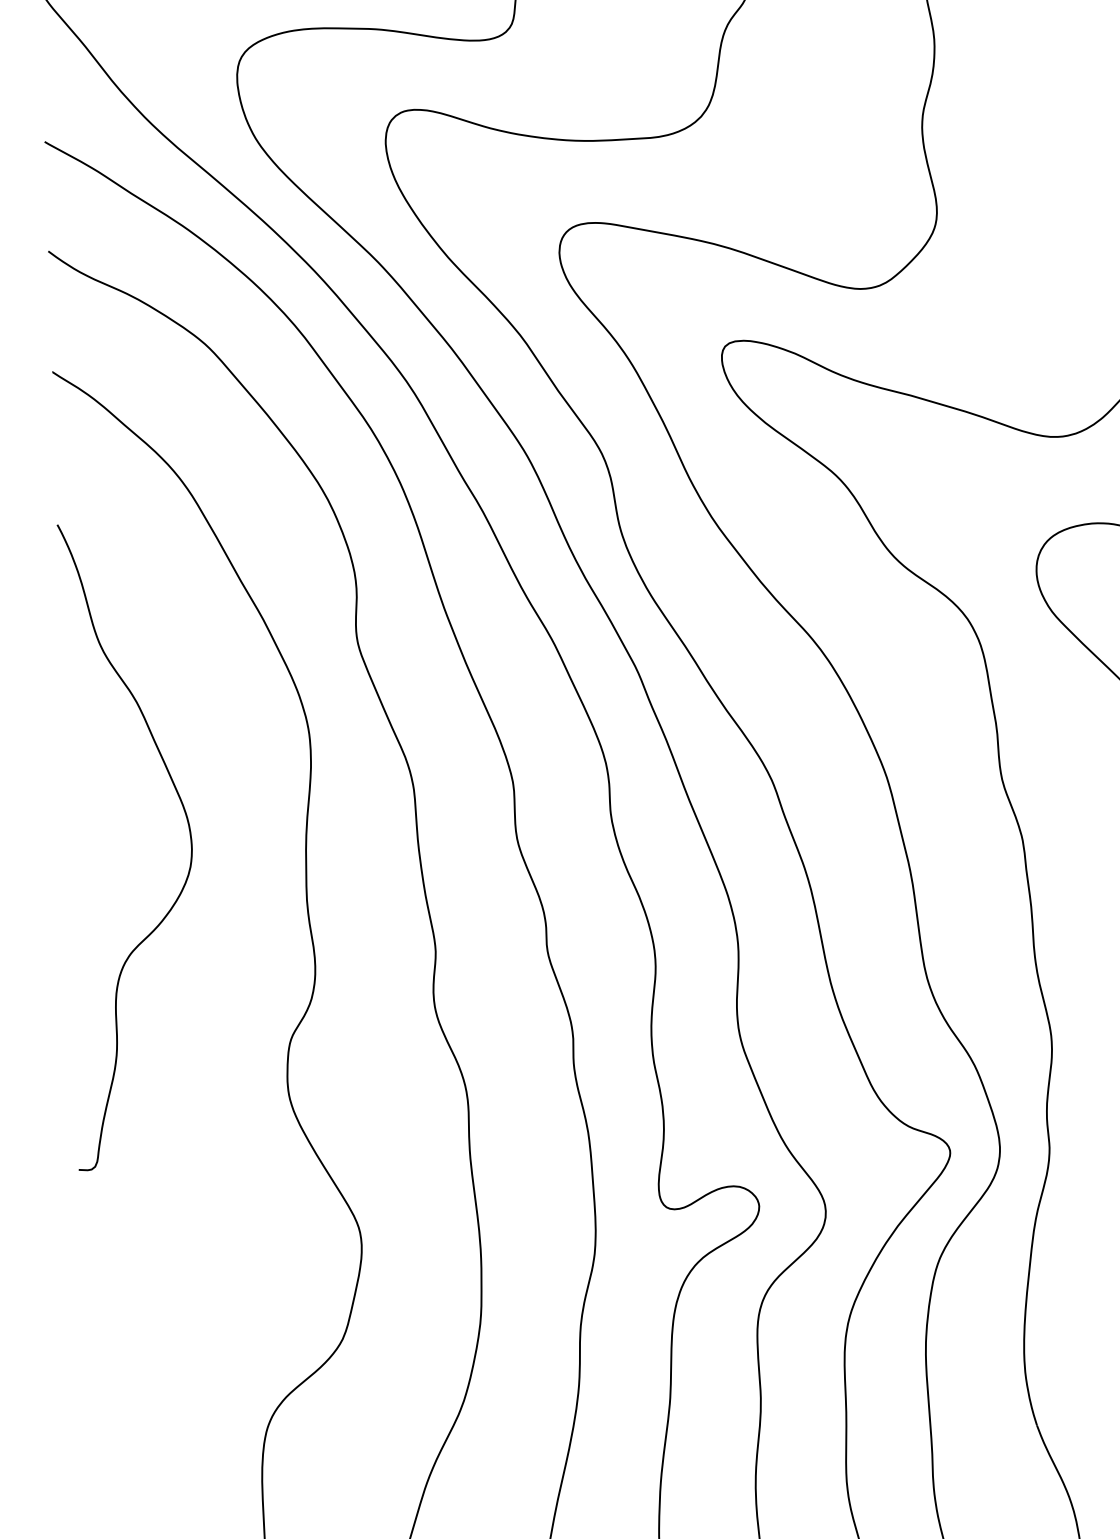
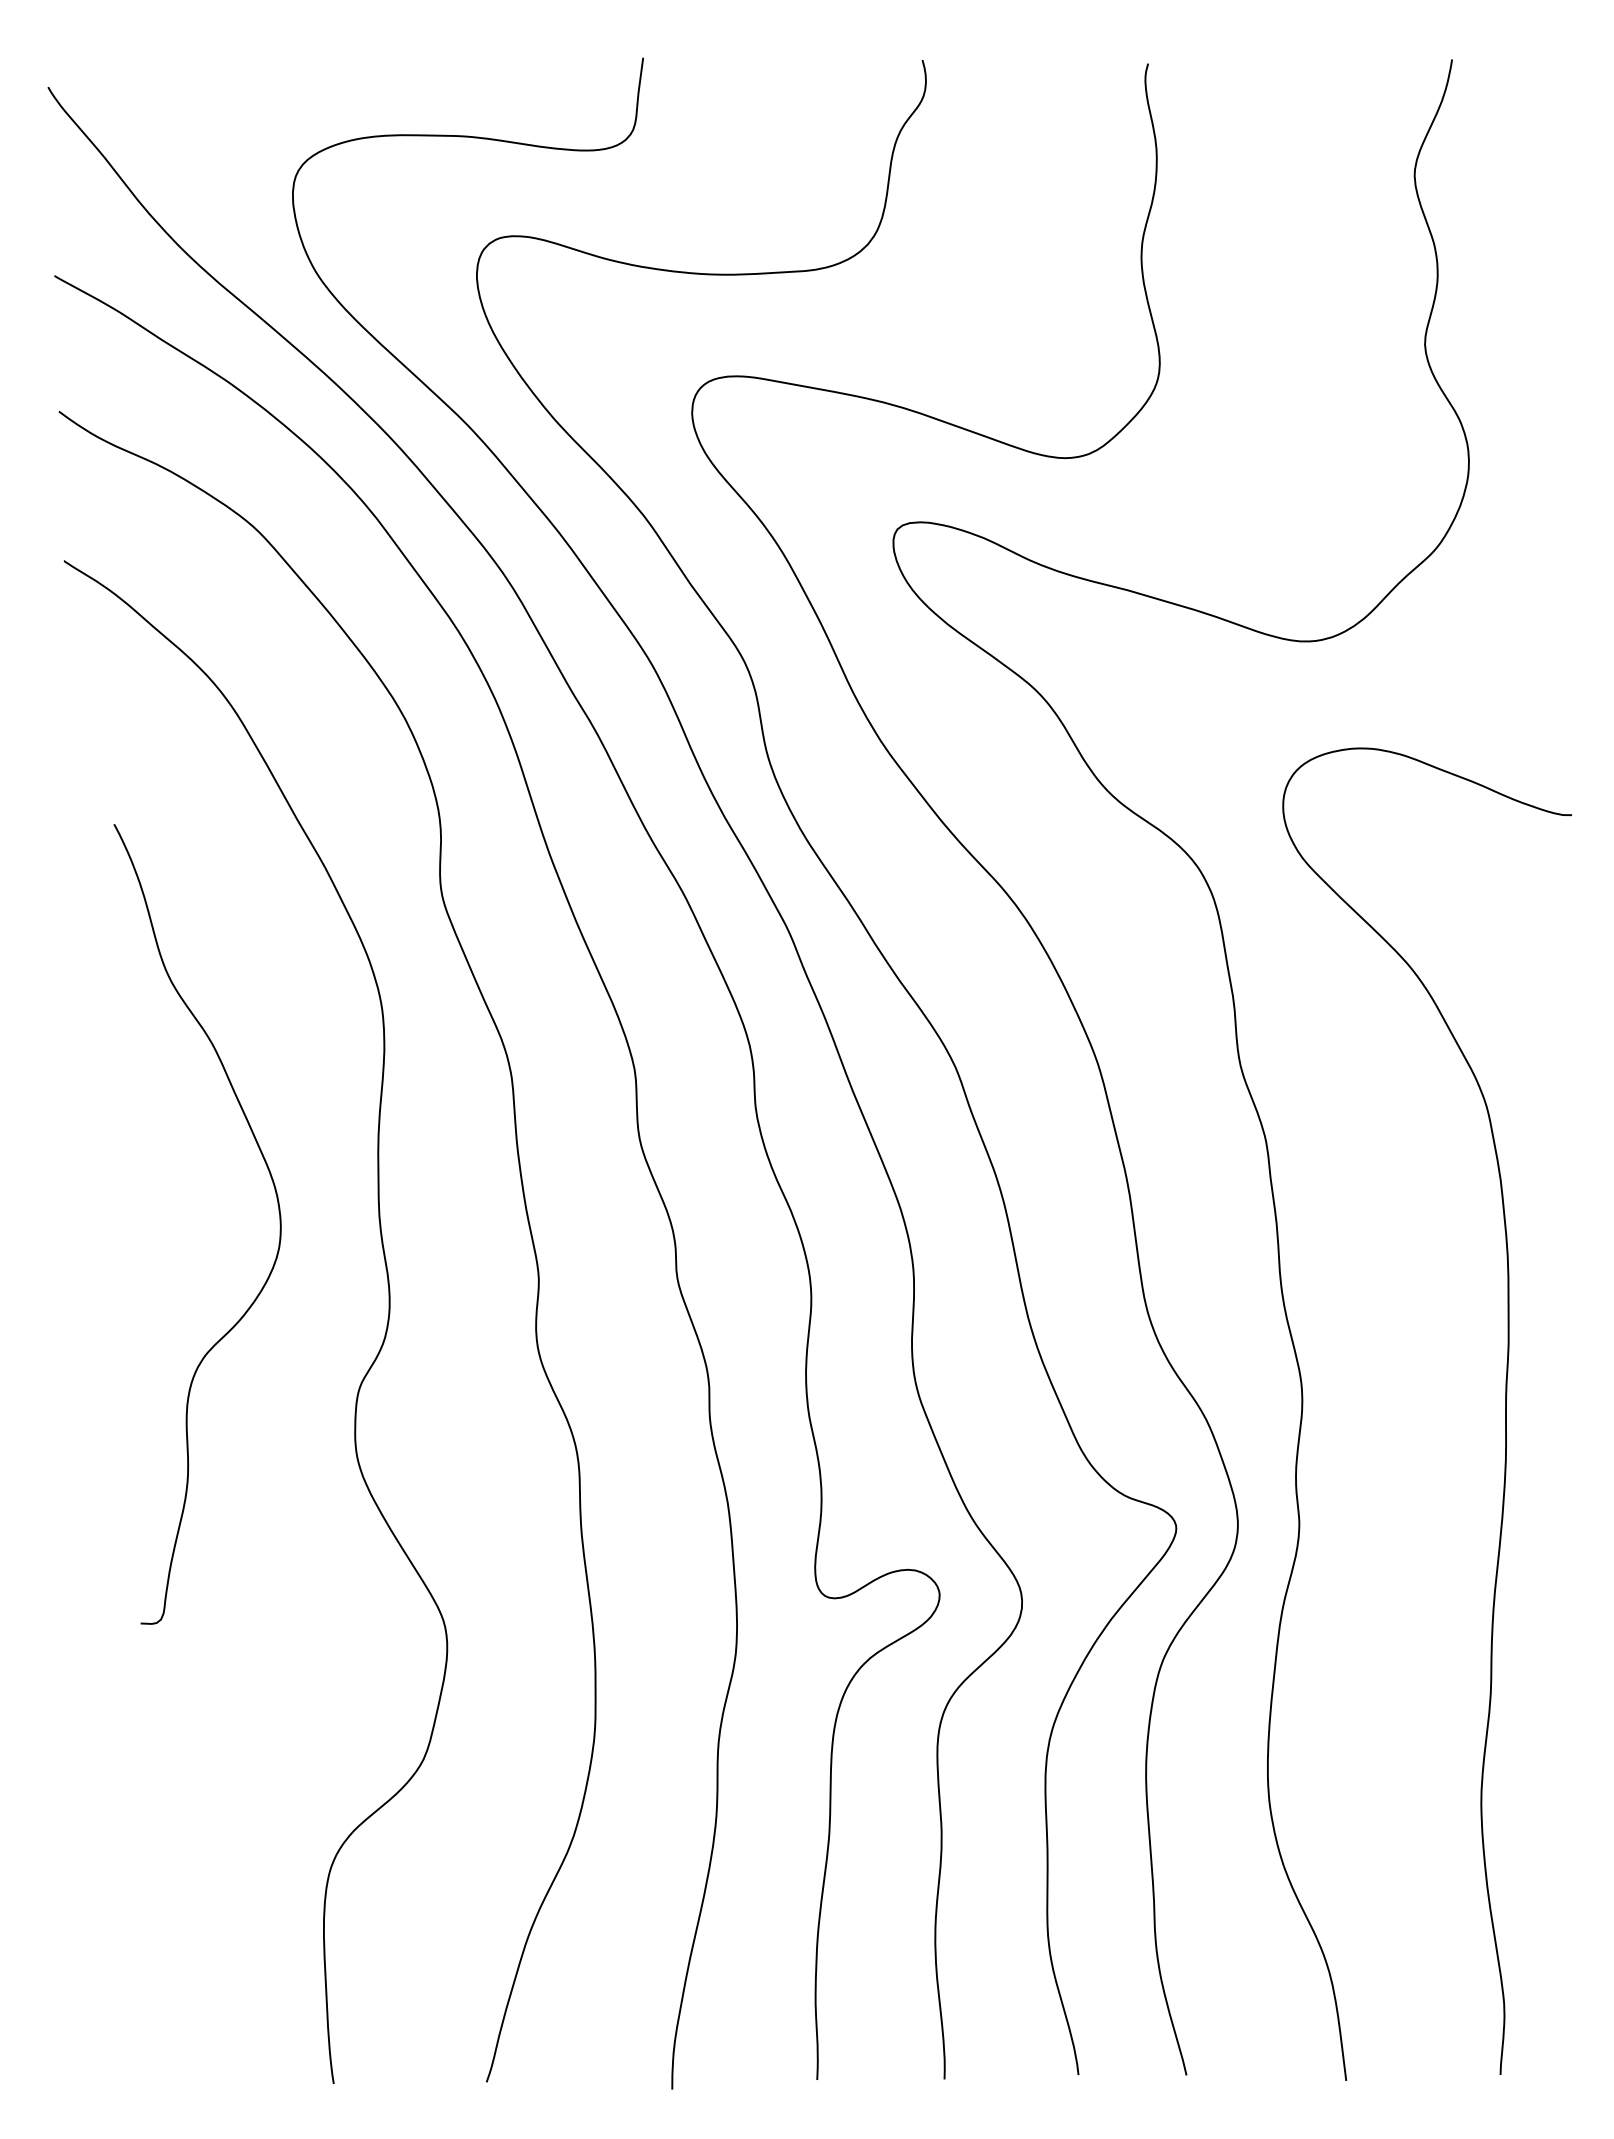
curve: (190, 847) -> (279, 1224), moved

